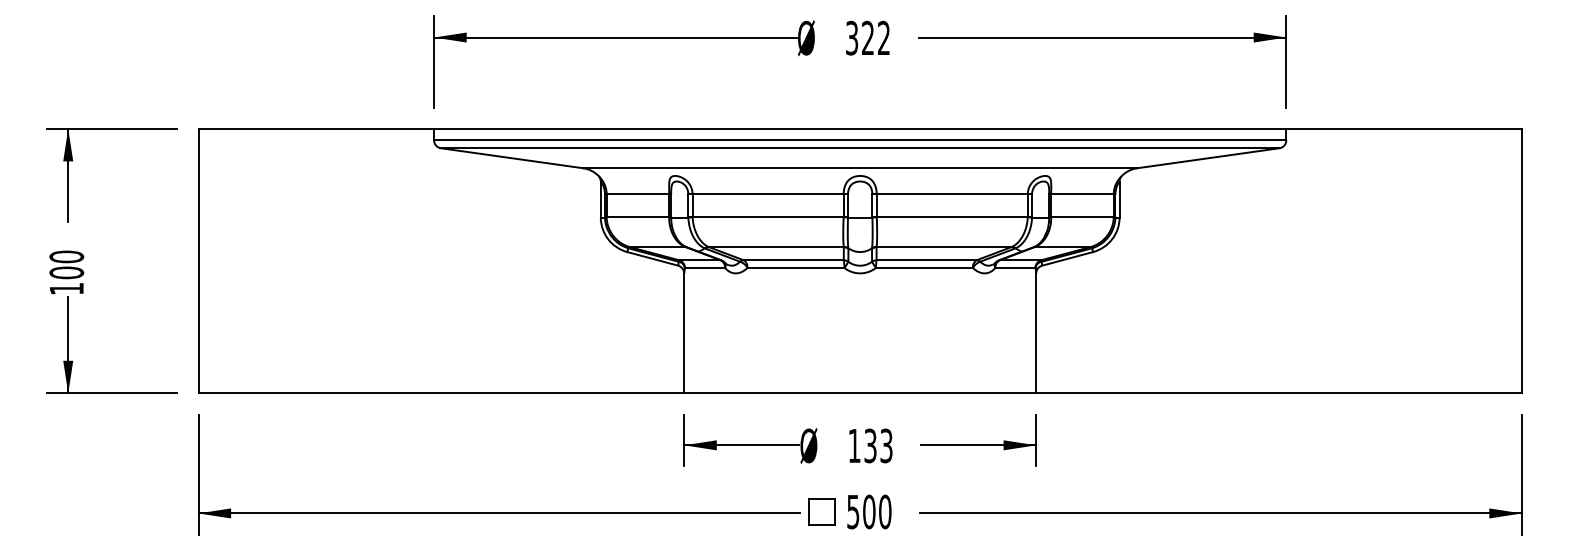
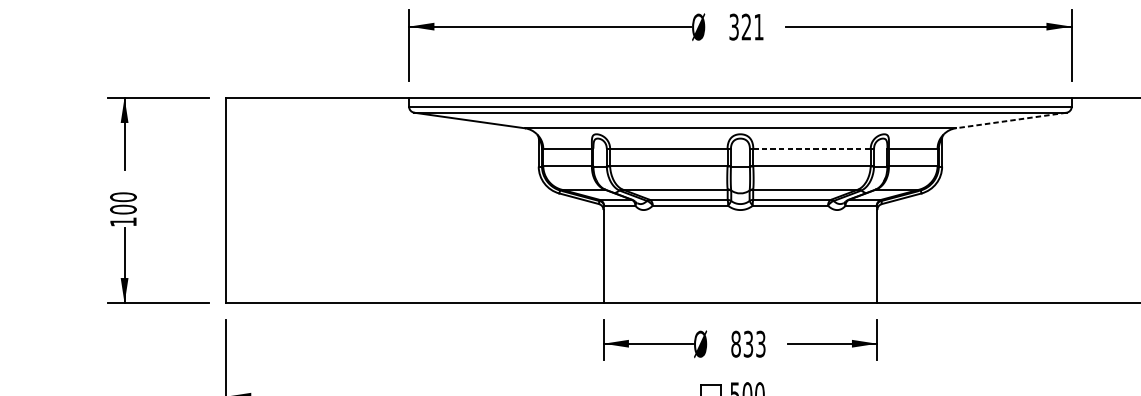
text: (883, 37) -> (758, 26), 322 -> 321
line: (1208, 158) -> (1011, 120), solid -> dashed
line: (952, 194) -> (812, 148), solid -> dashed
text: (854, 445) -> (735, 343), 133 -> 833

